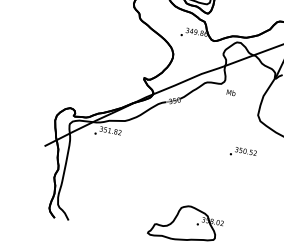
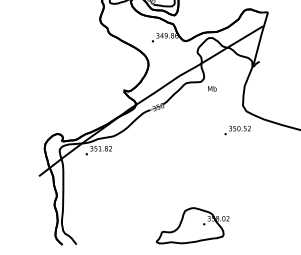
text: (243, 152) -> (237, 130), moved

